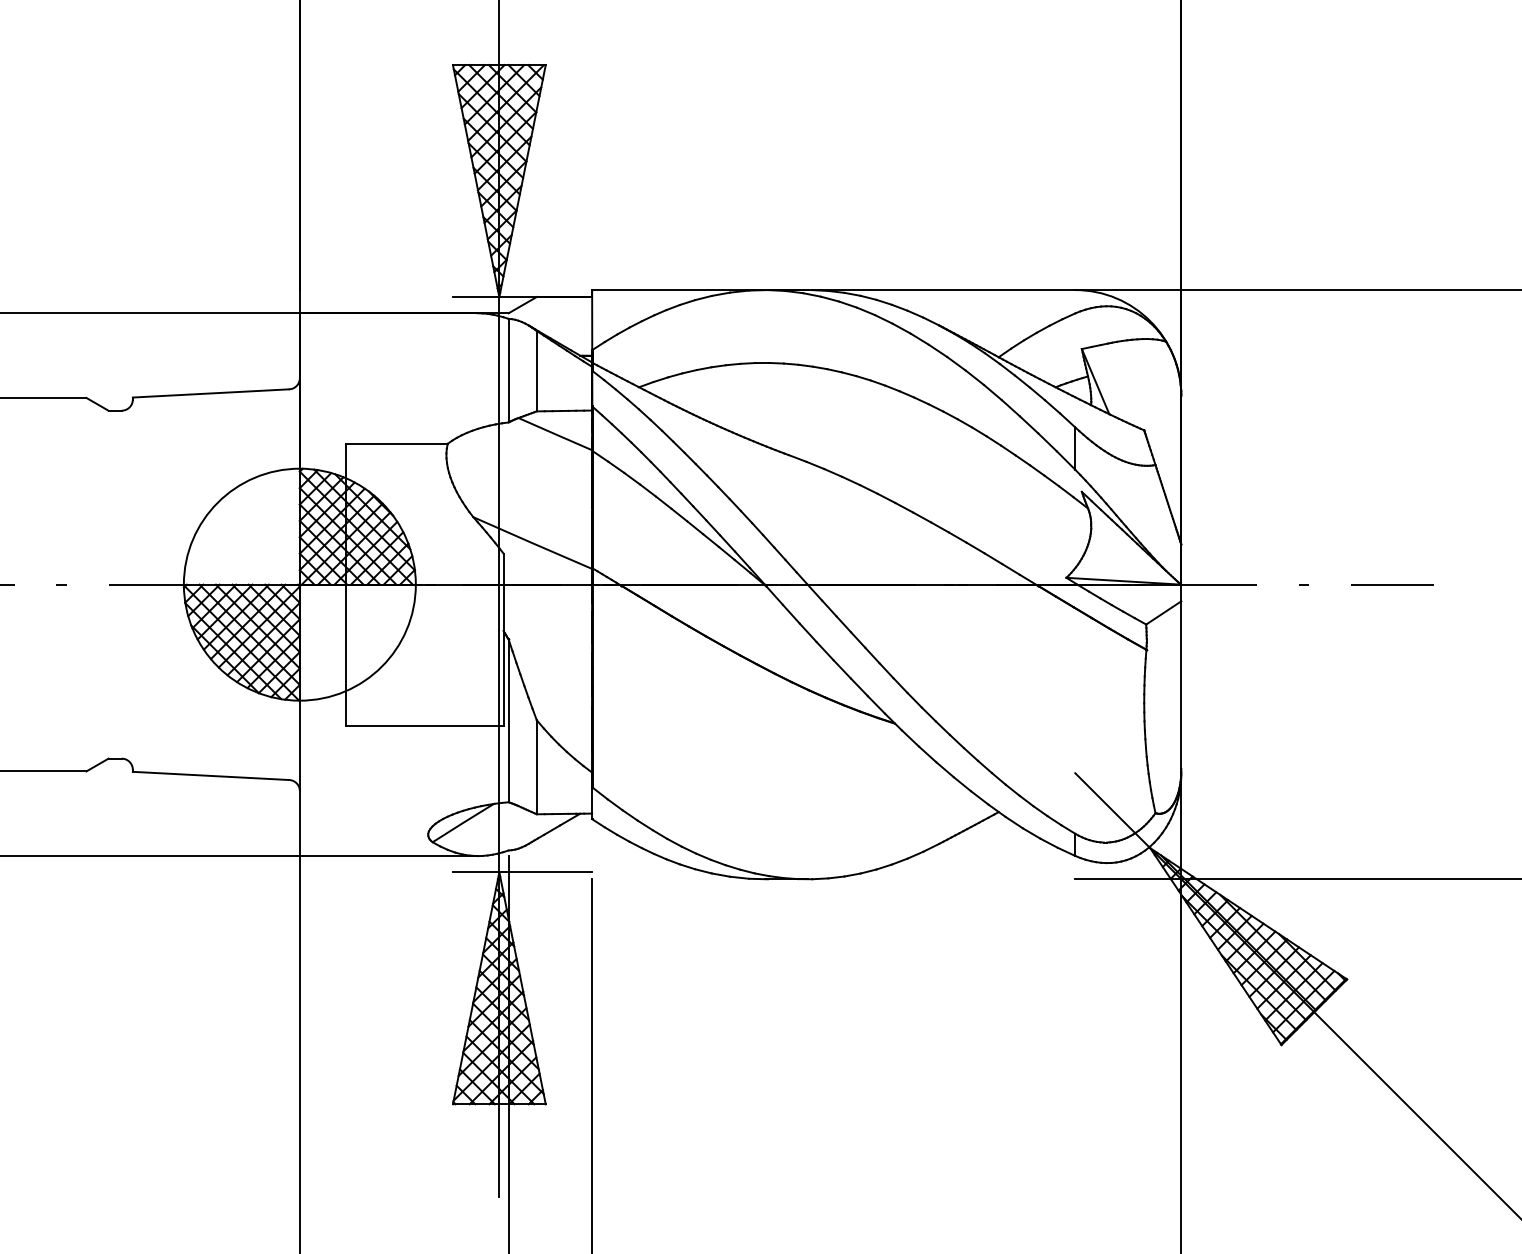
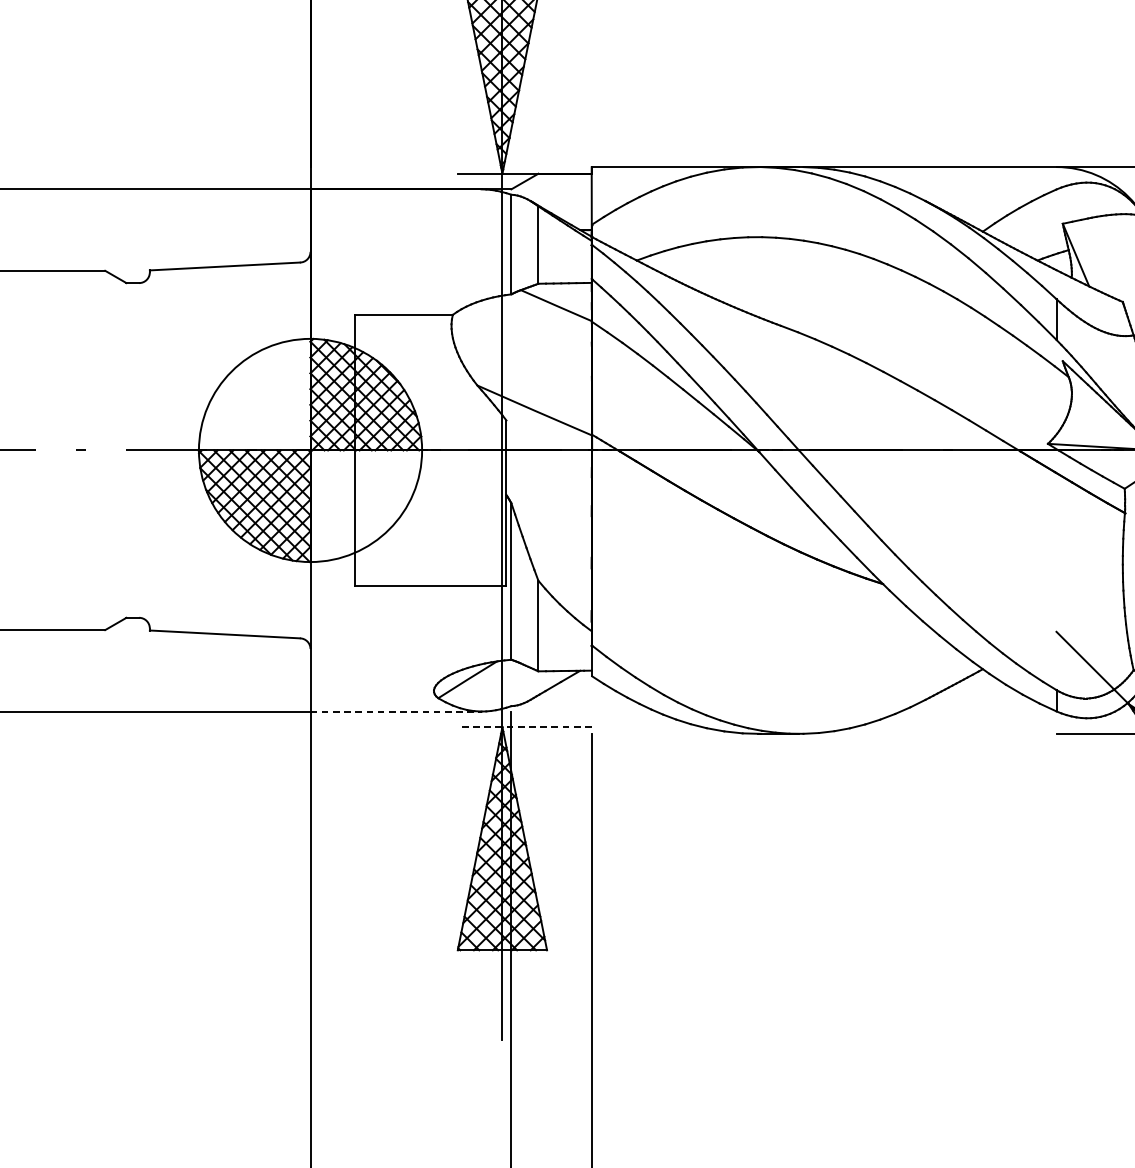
line: (389, 856) -> (396, 711), solid -> dashed
line: (522, 872) -> (524, 727), solid -> dashed

